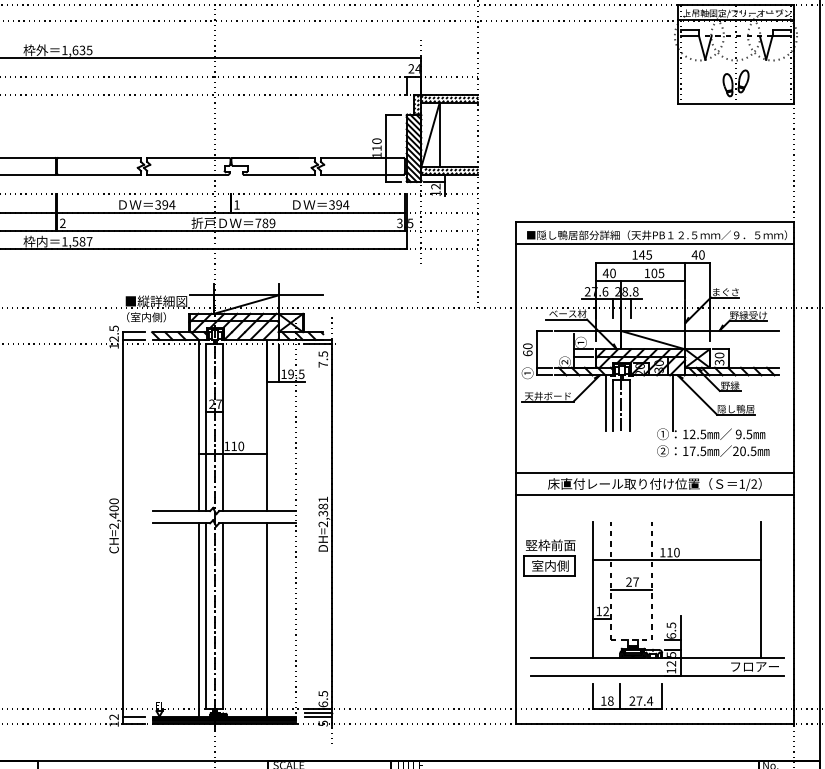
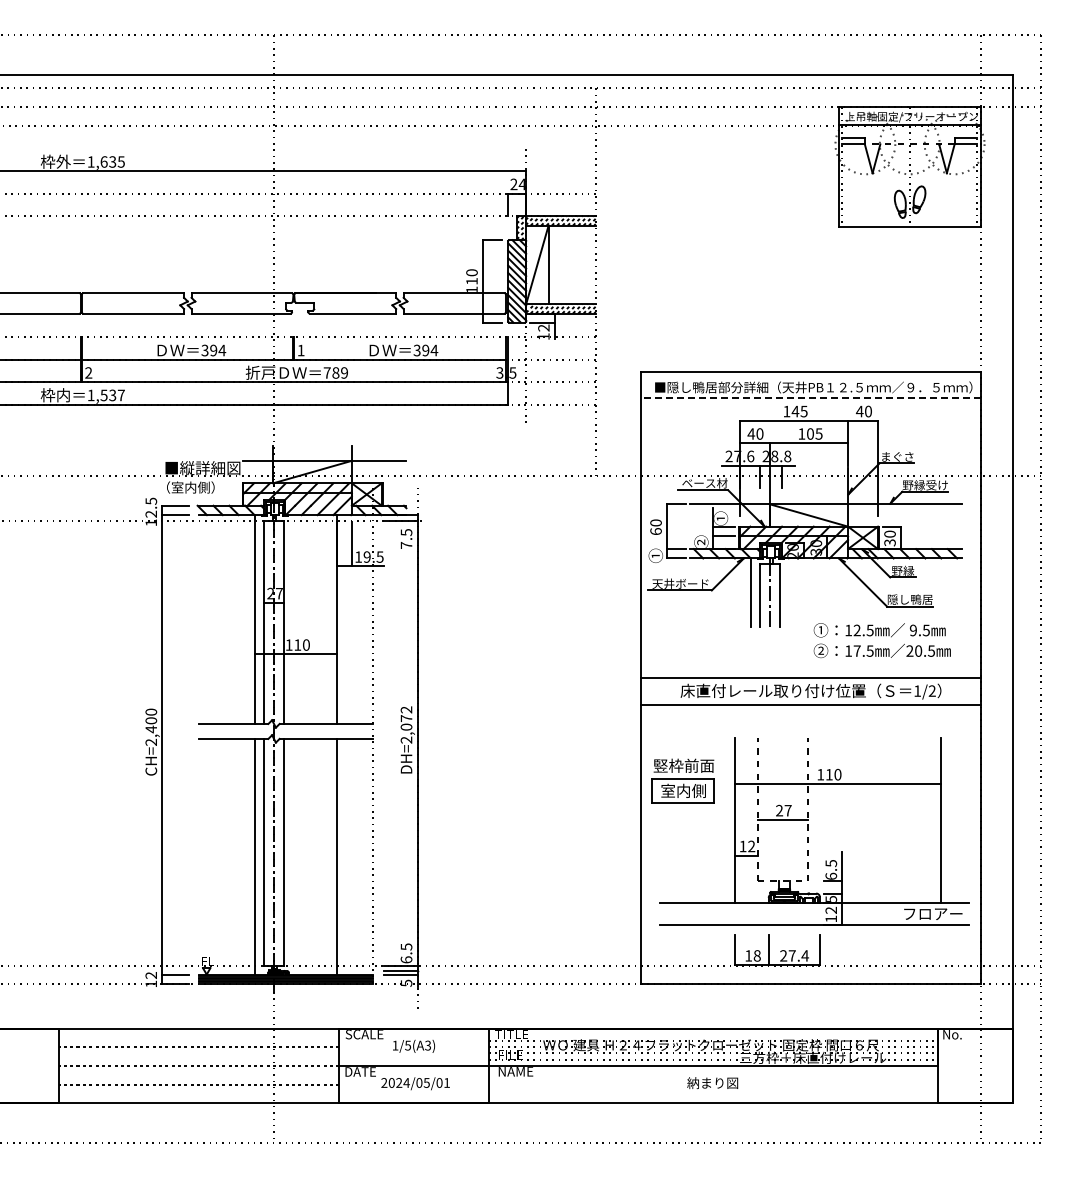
text: (82, 241) -> (112, 395), 1,587 -> 1,537
line: (654, 244) -> (810, 398), solid -> dashed
line: (673, 403) -> (833, 592), removed
text: (323, 506) -> (406, 718), DH=2,381 -> DH=2,072

